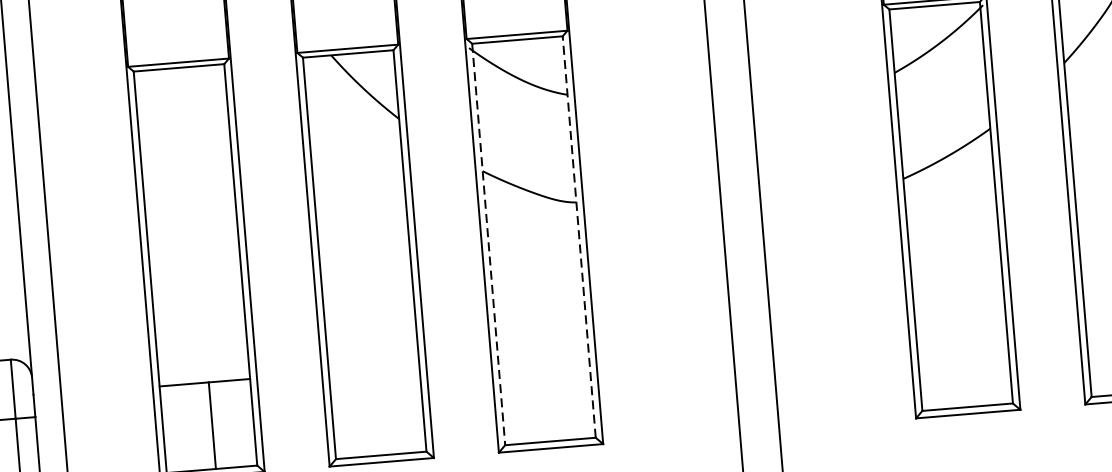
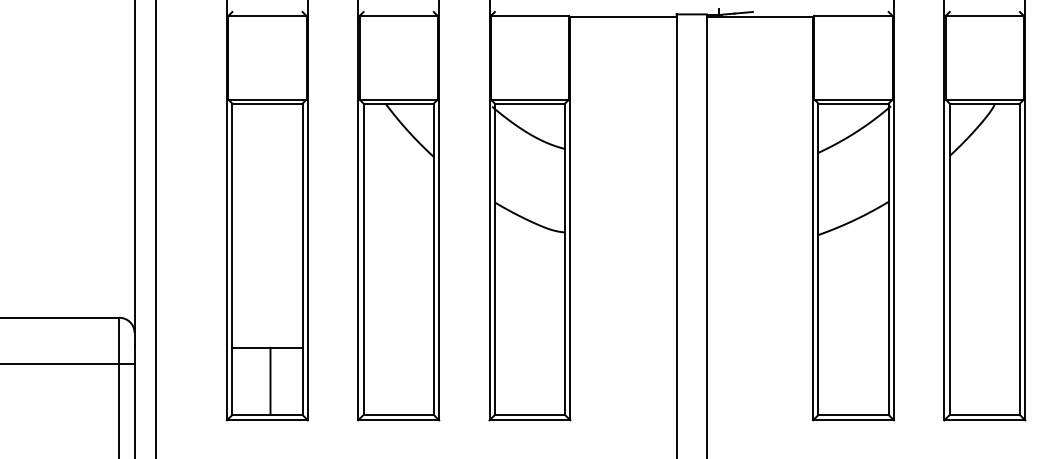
line: (579, 237) -> (565, 259), dashed -> solid
line: (488, 244) -> (494, 259), dashed -> solid

